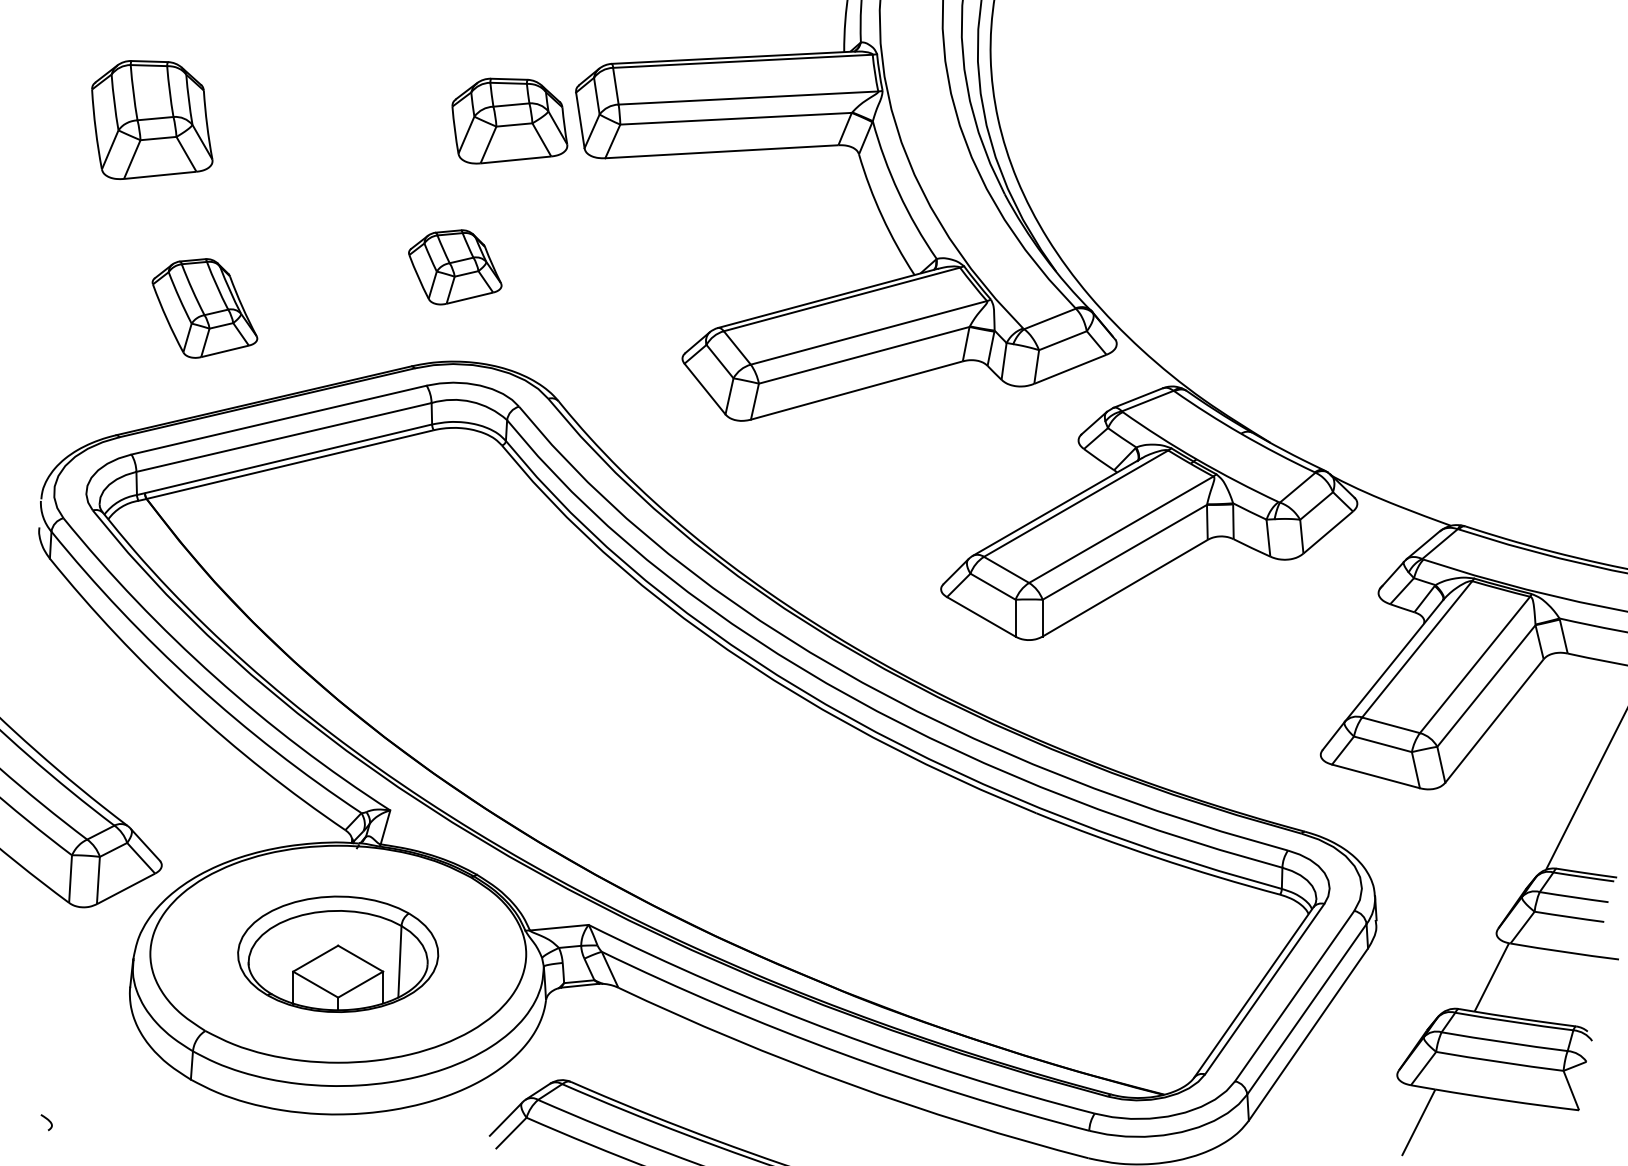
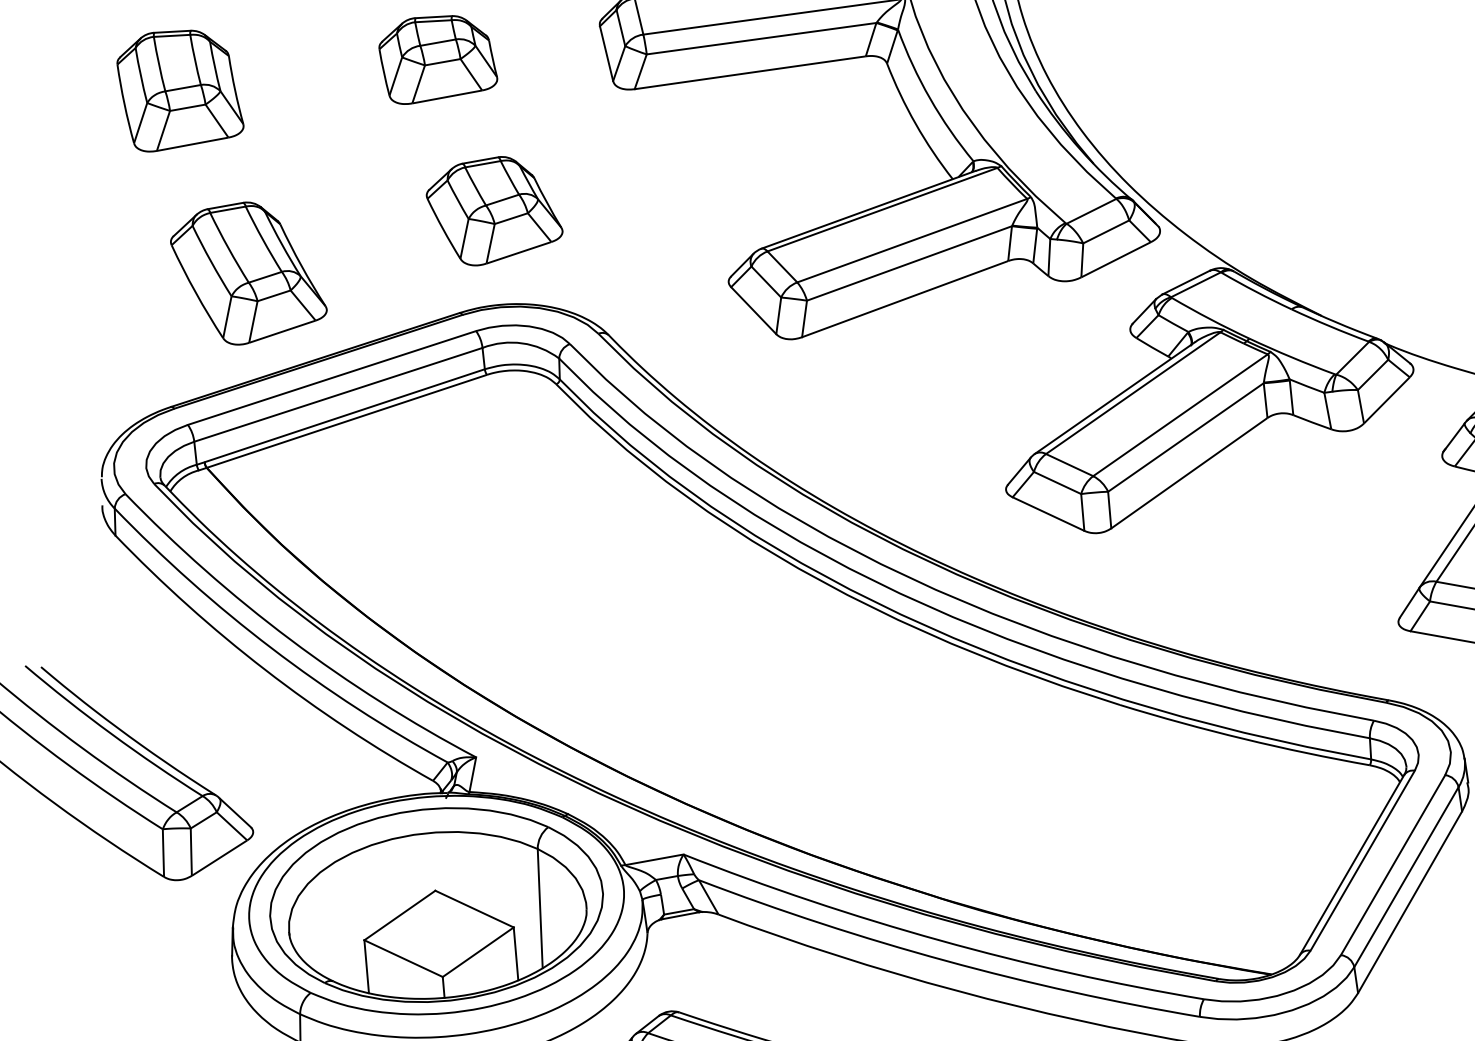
part: (509, 120) -> (437, 58), moved
part: (455, 267) -> (494, 210), size x1.43
part: (204, 308) -> (248, 273), size x1.43
part: (337, 954) -> (435, 905), size x1.67

